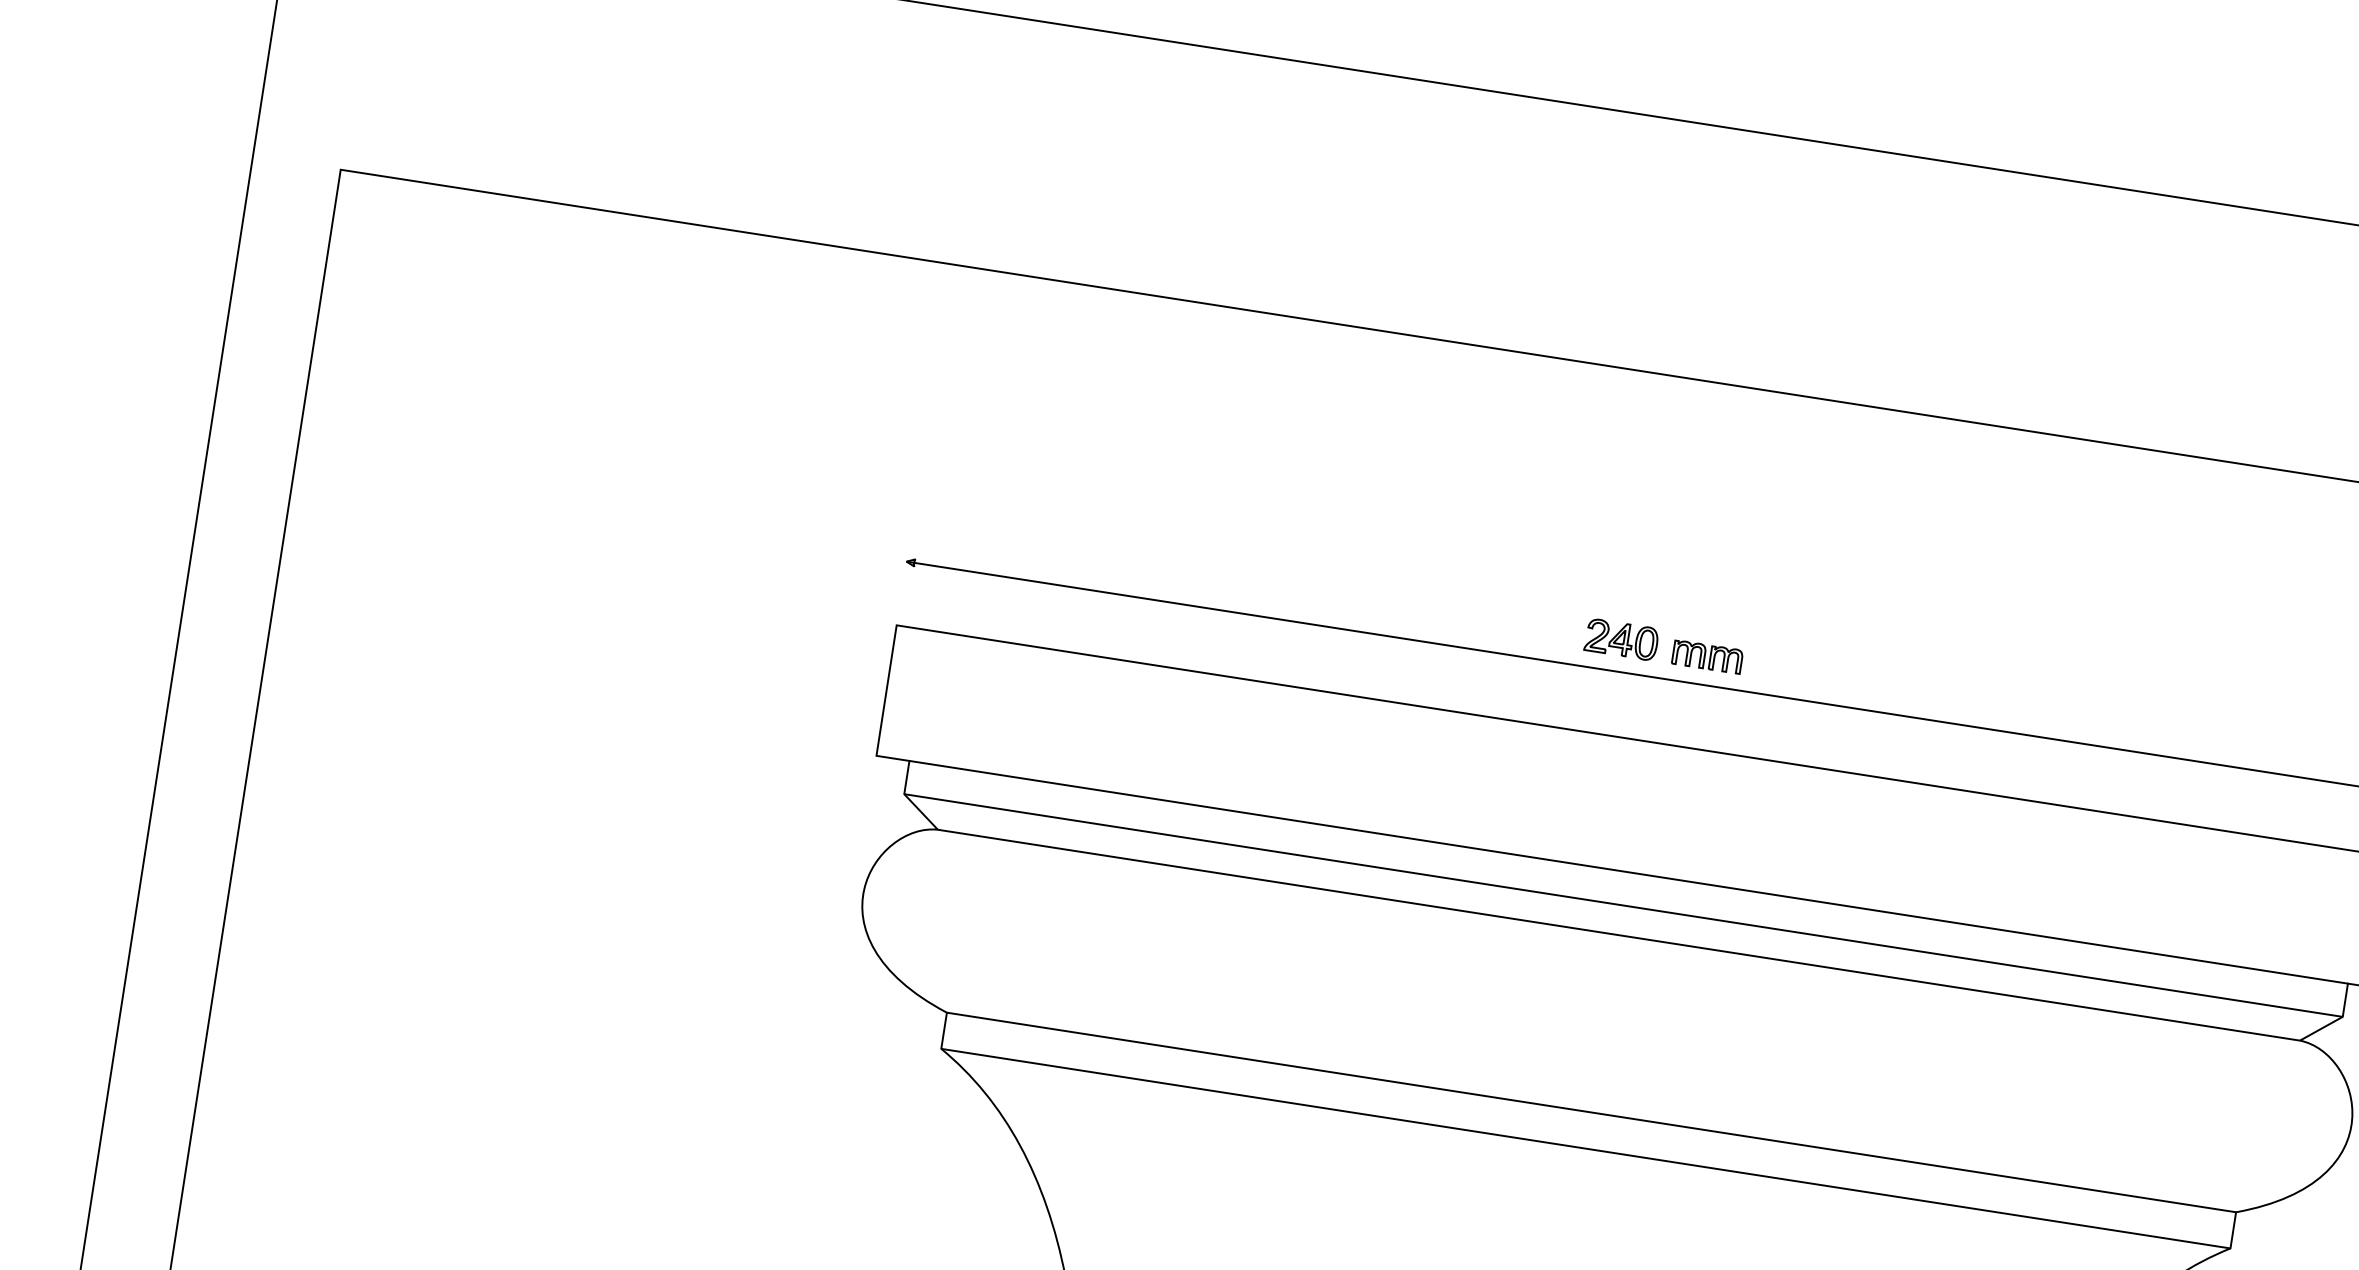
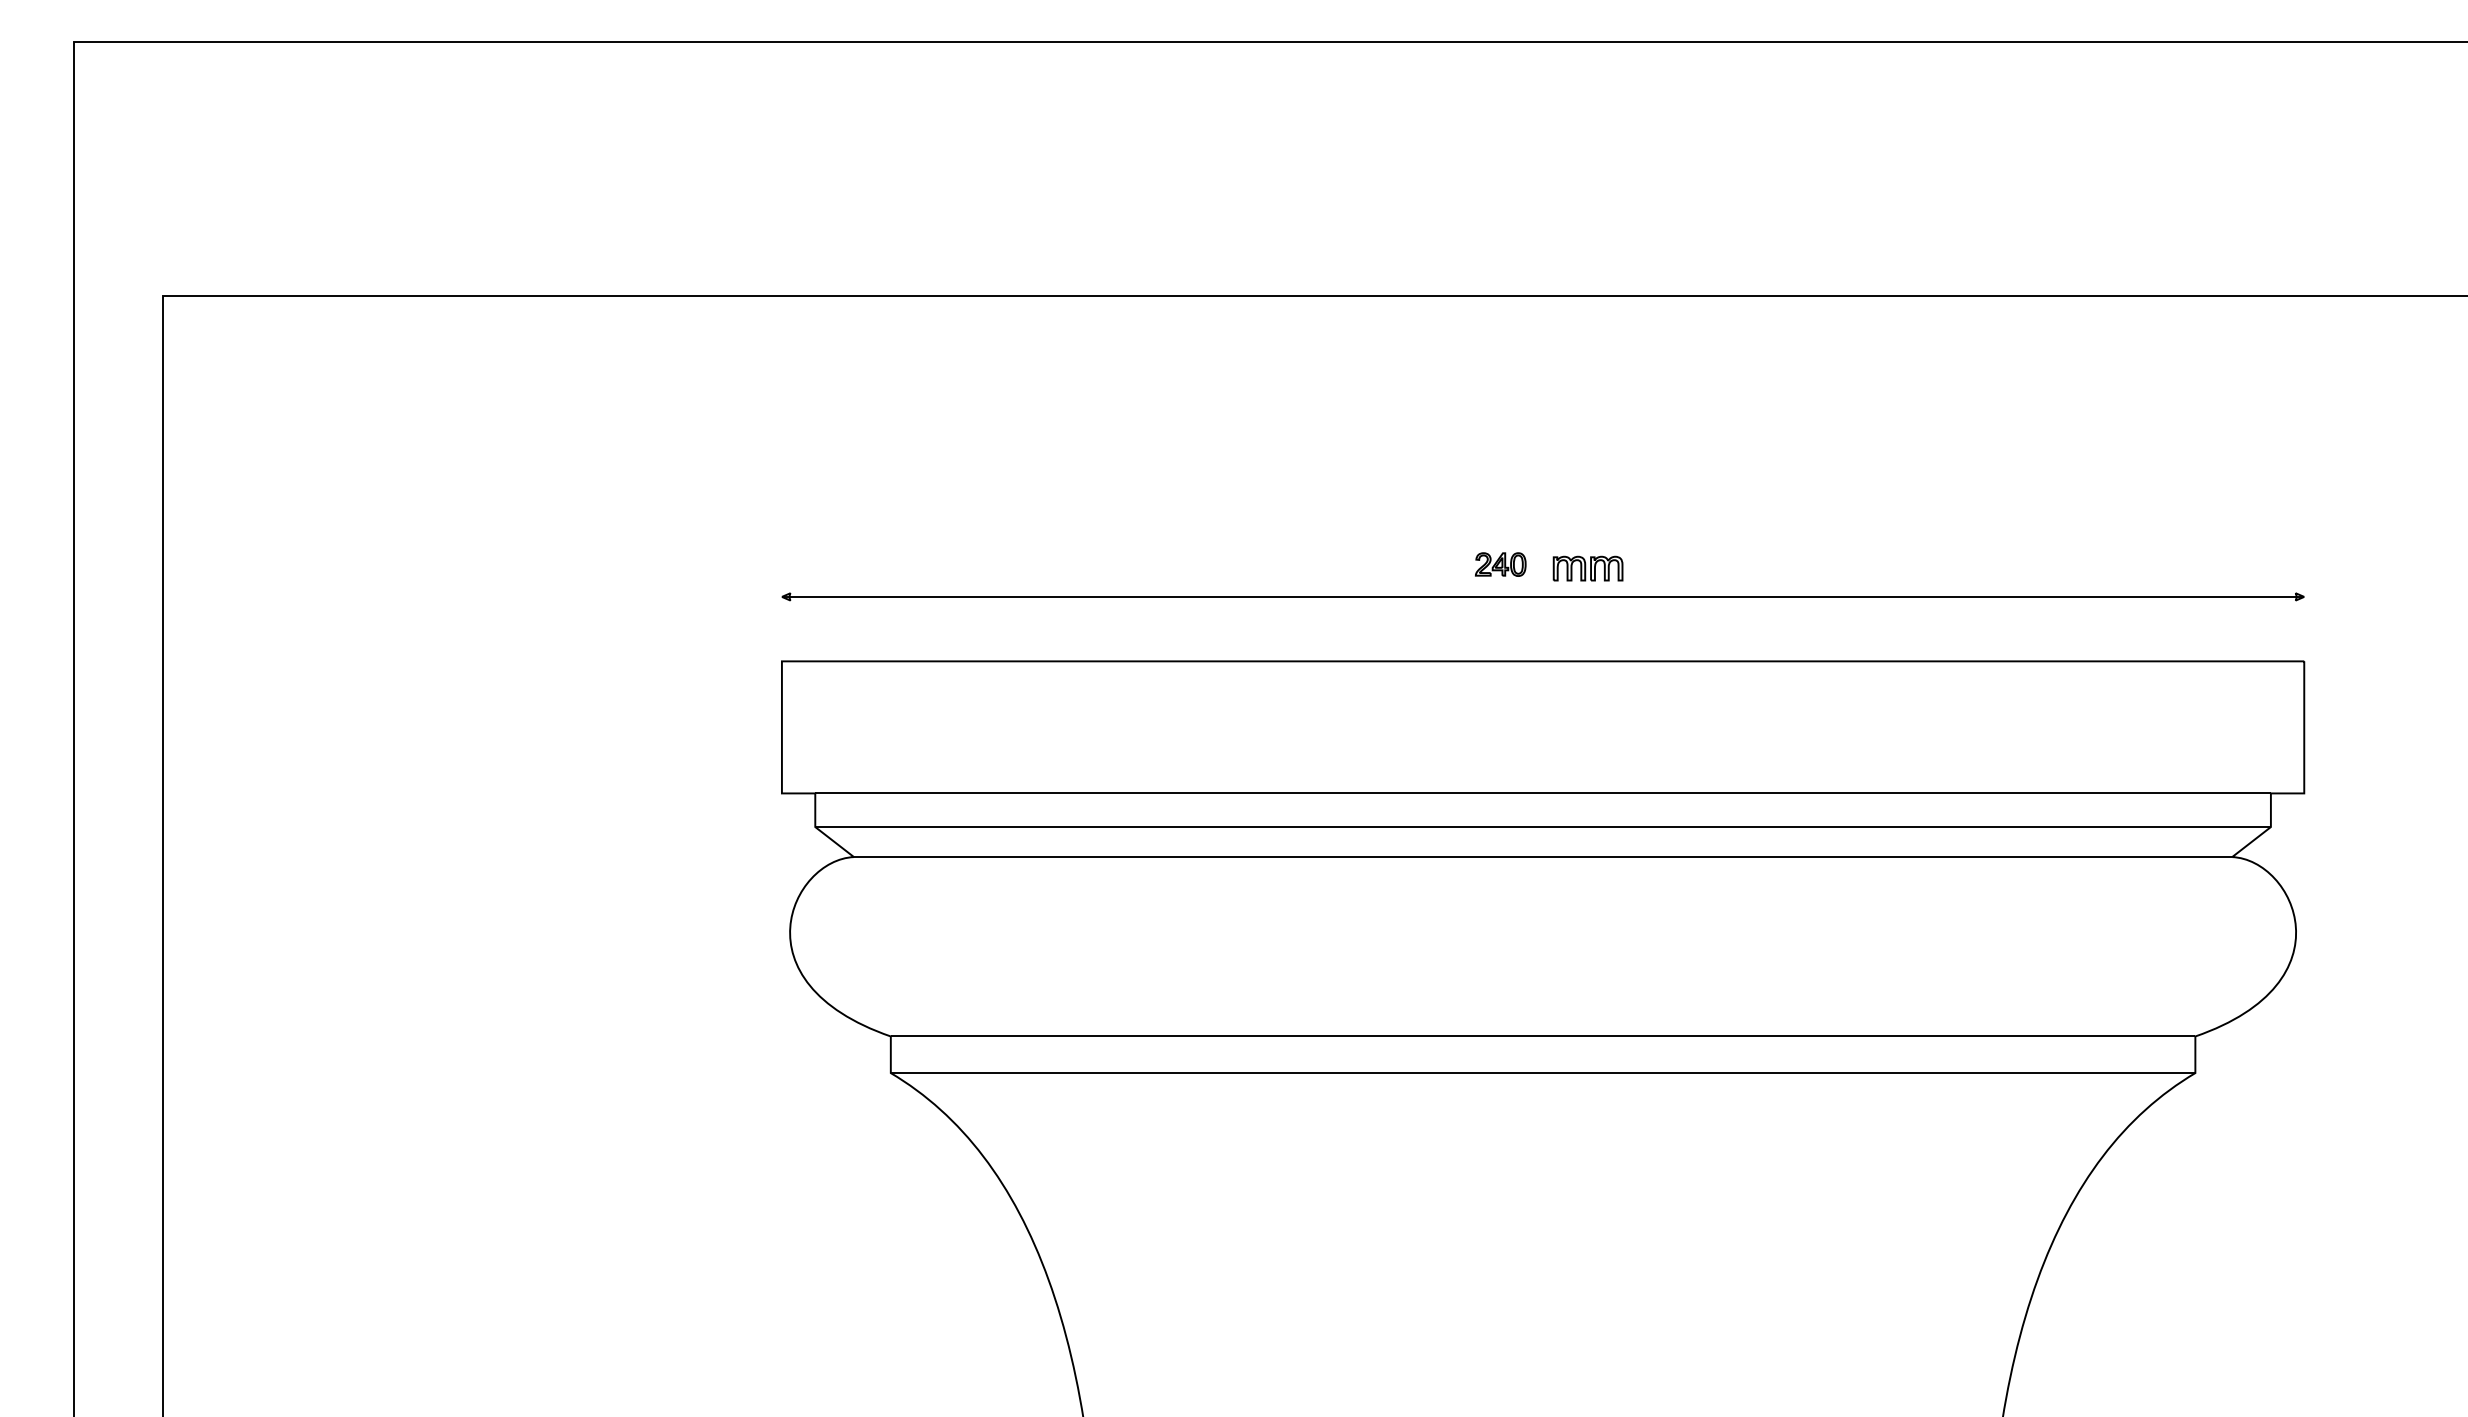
part: (1621, 639) -> (1500, 564), size x0.7

